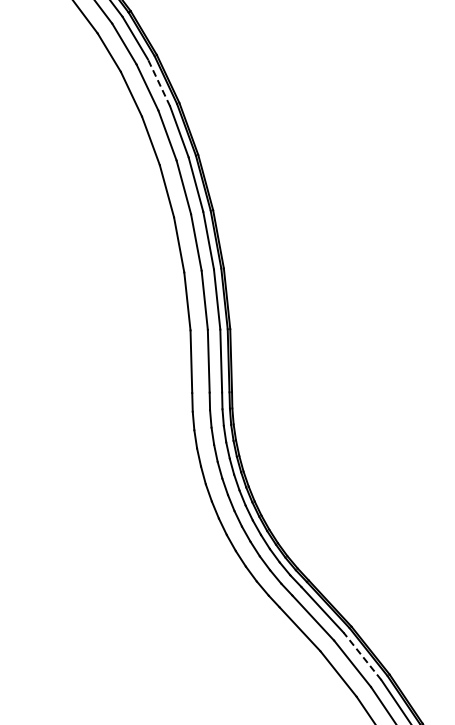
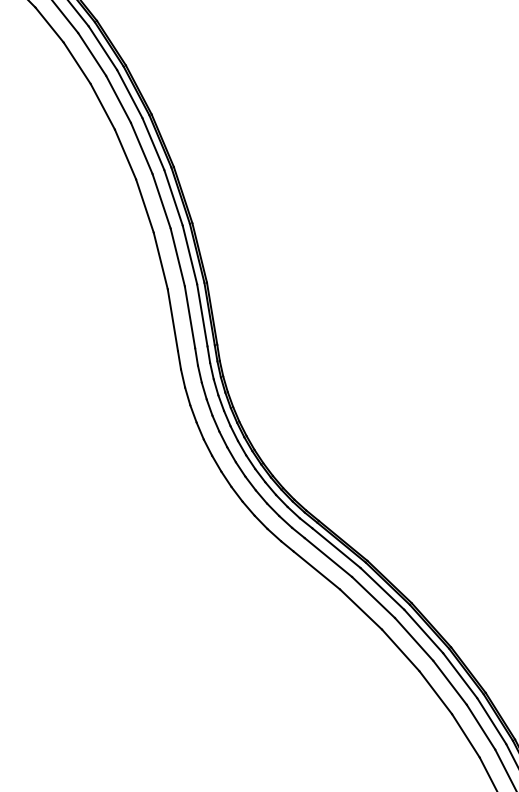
line: (158, 82) -> (102, 47), dashed -> solid
line: (362, 656) -> (382, 588), dashed -> solid

